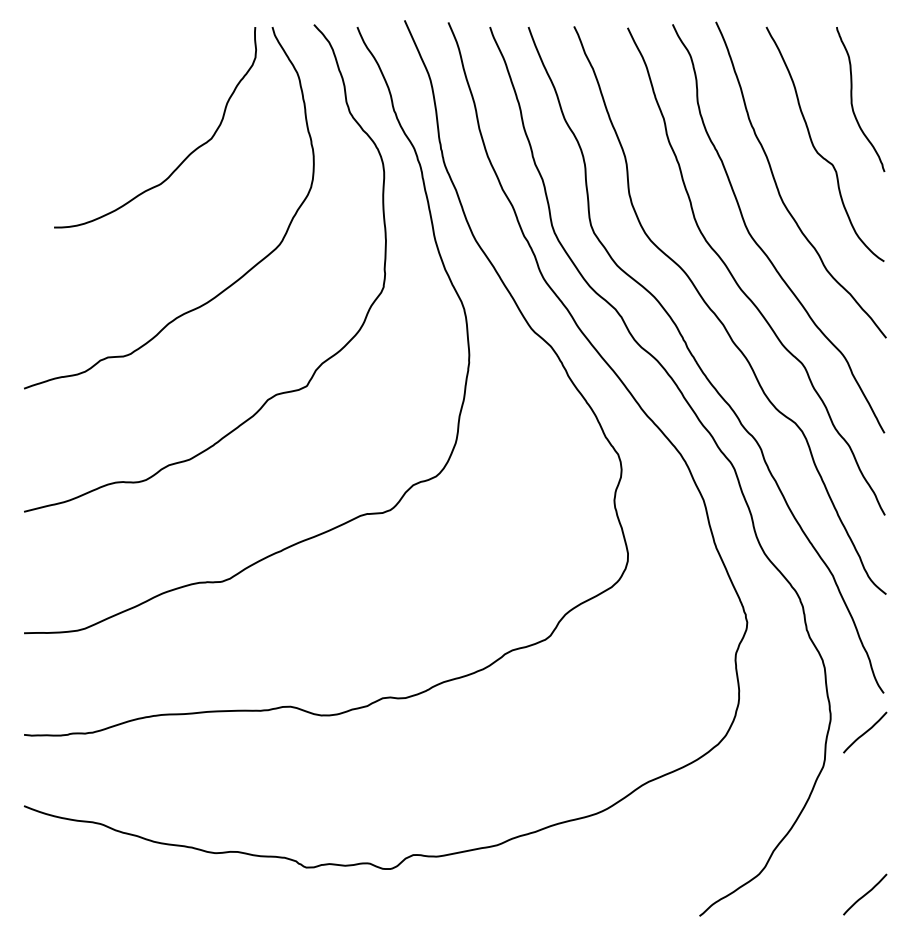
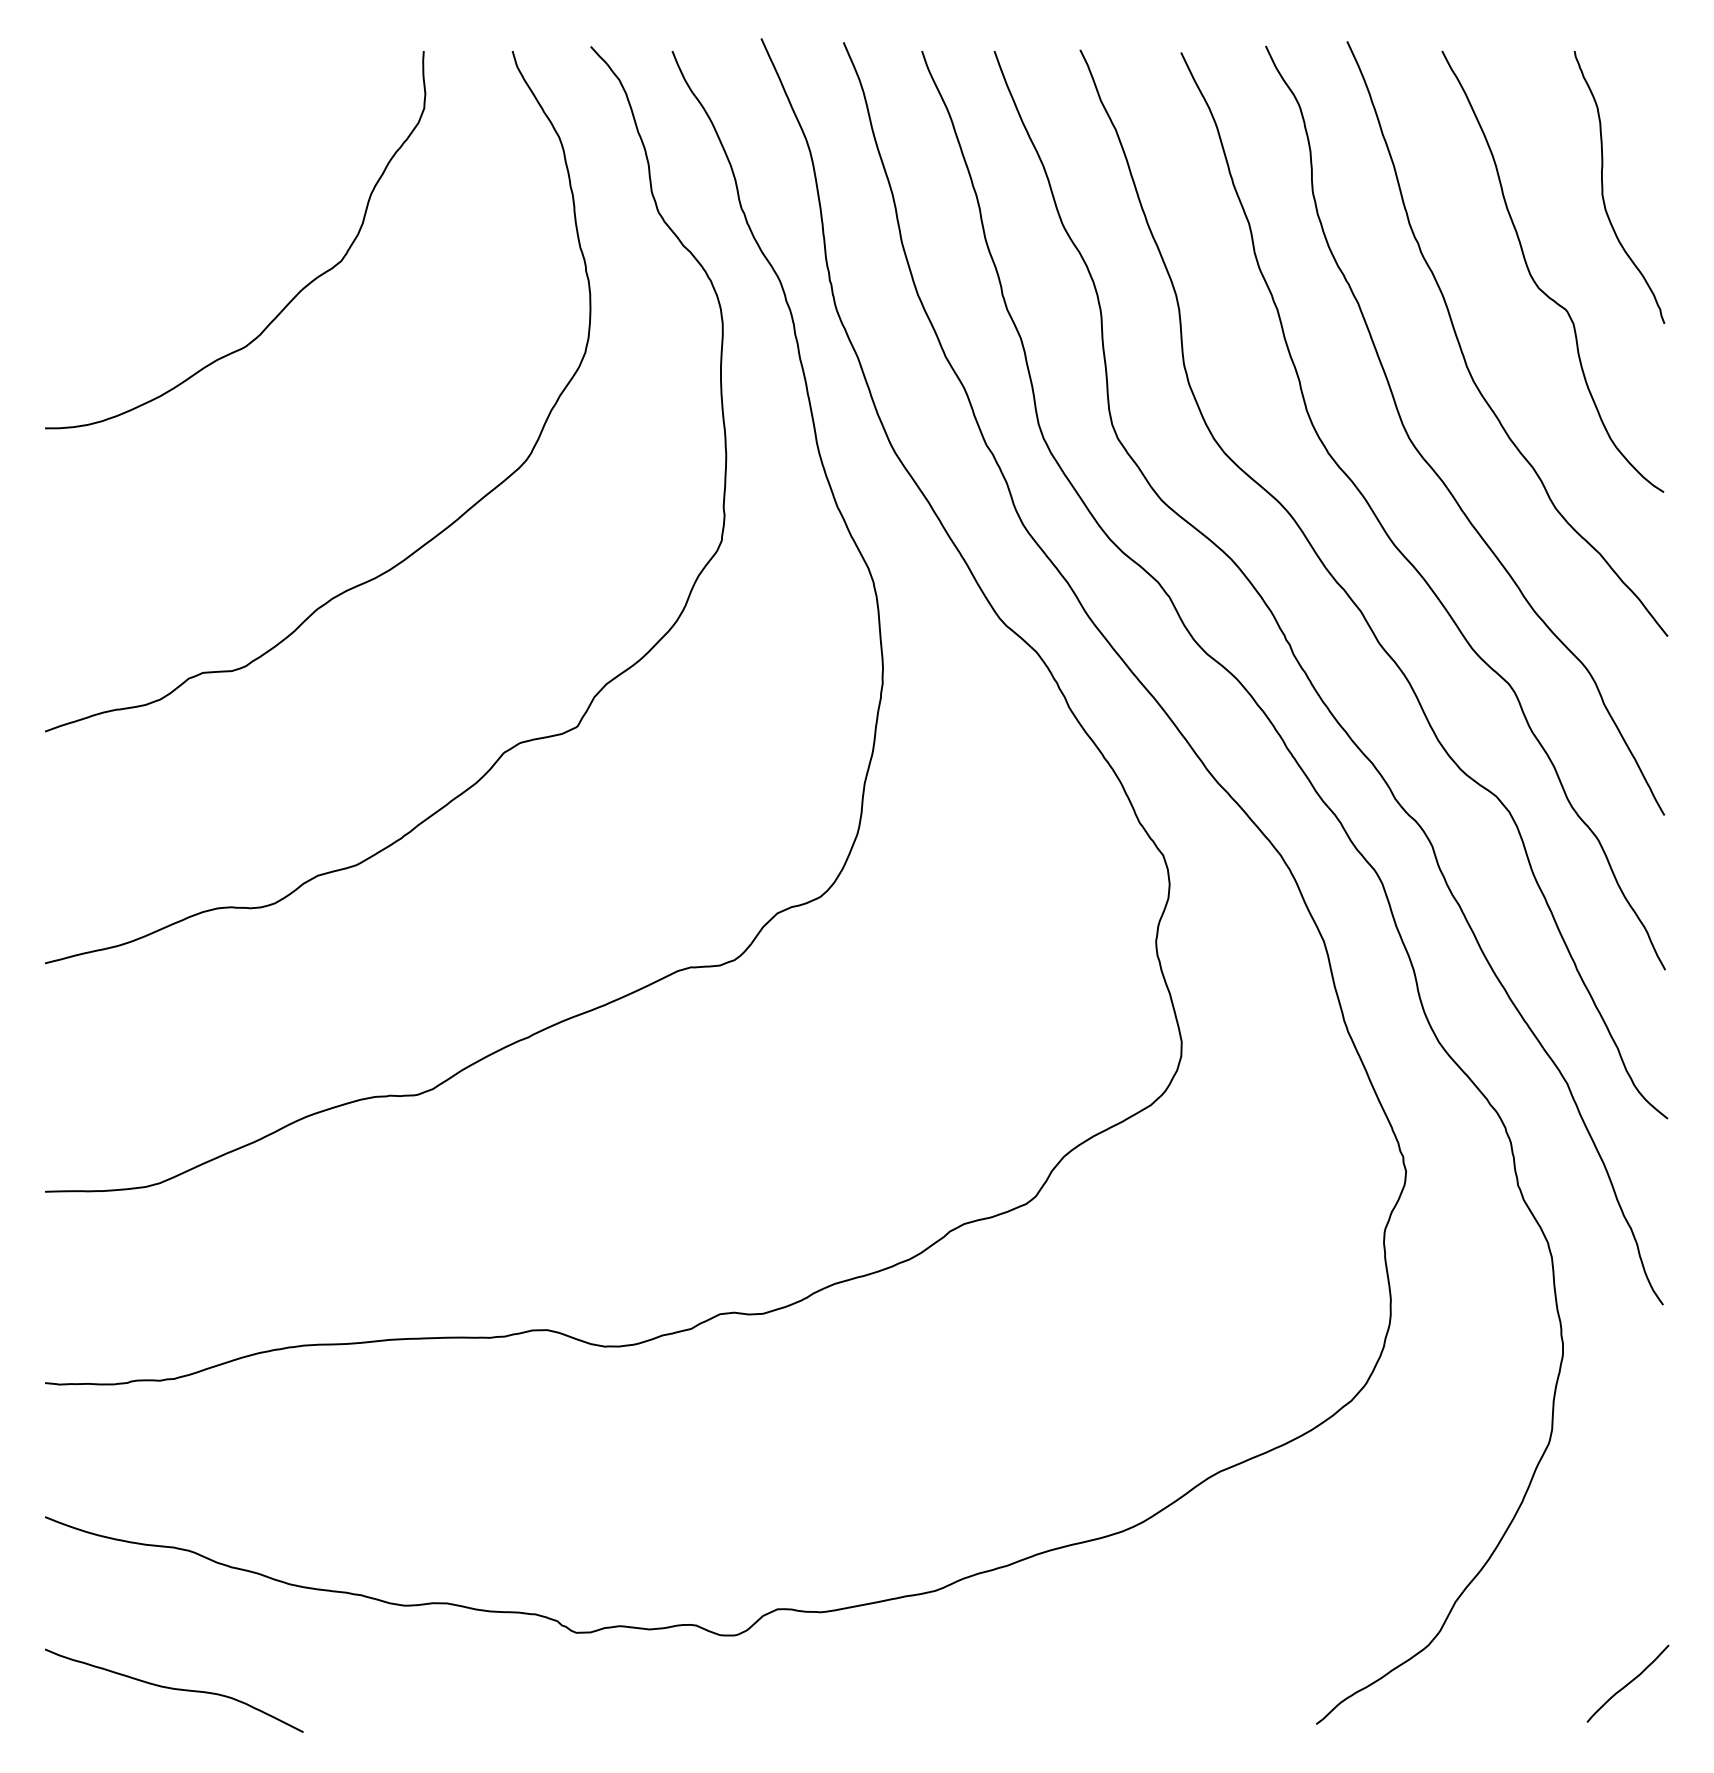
curve: (185, 157) -> (292, 296), moved
line: (865, 732) -> (1628, 1378), removed
curve: (92, 897) -> (173, 1689), added

